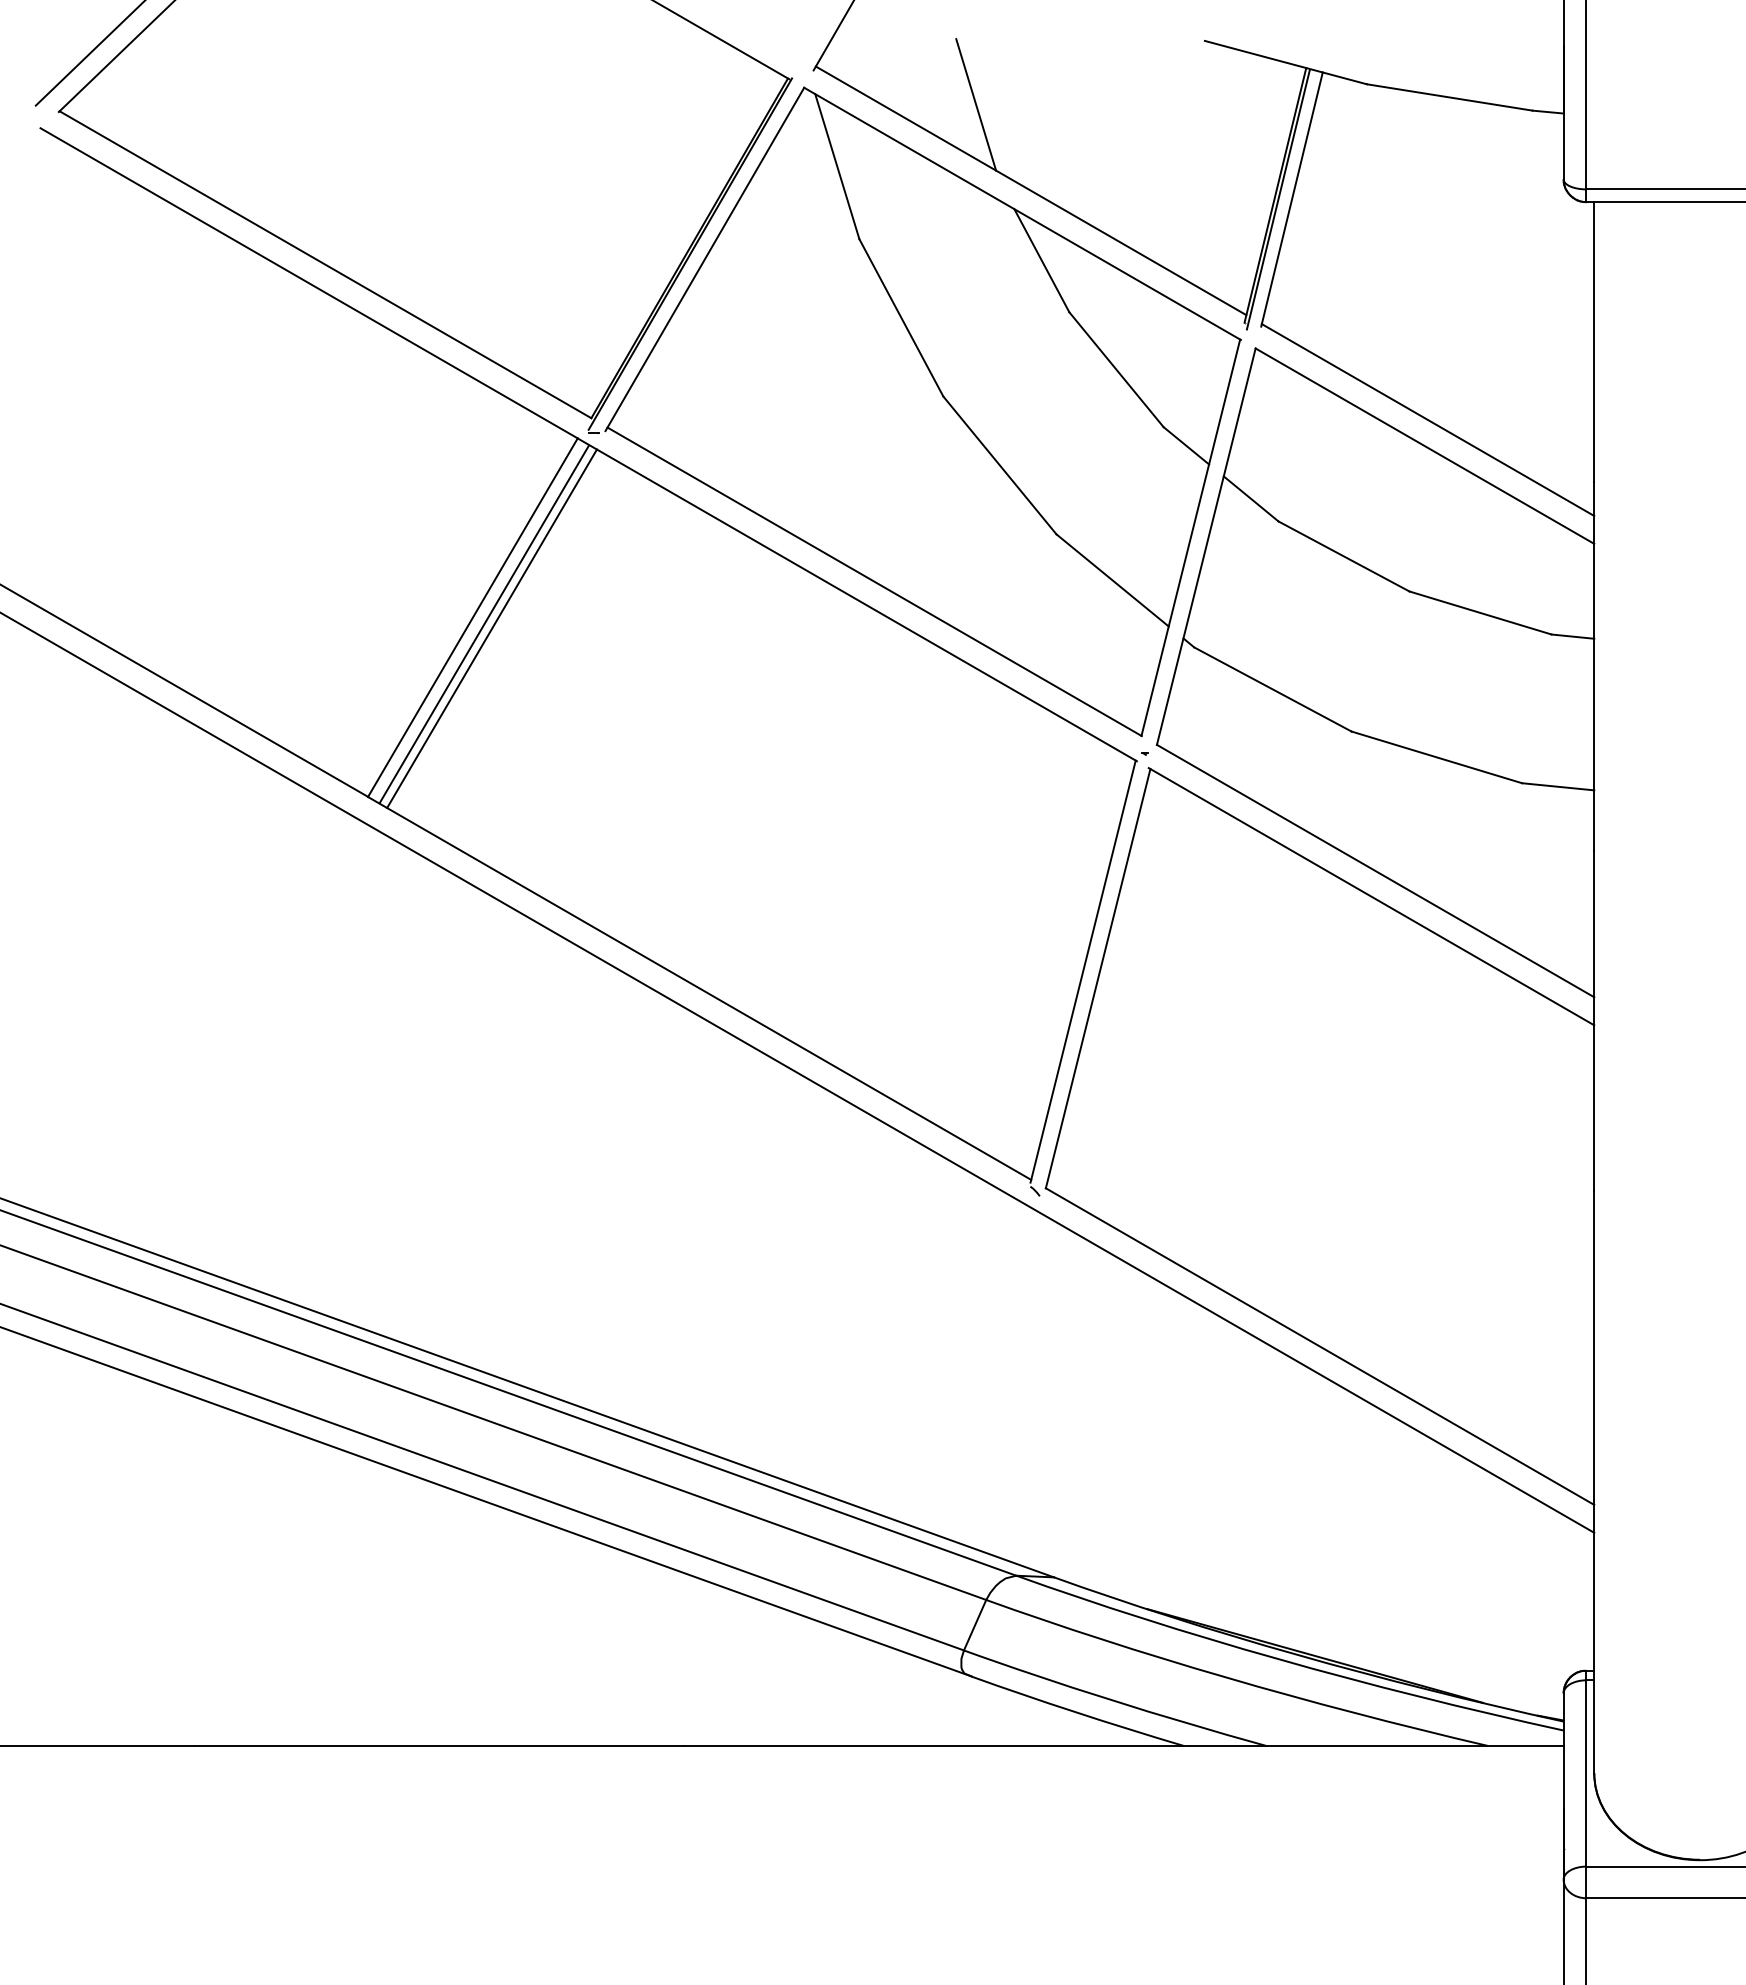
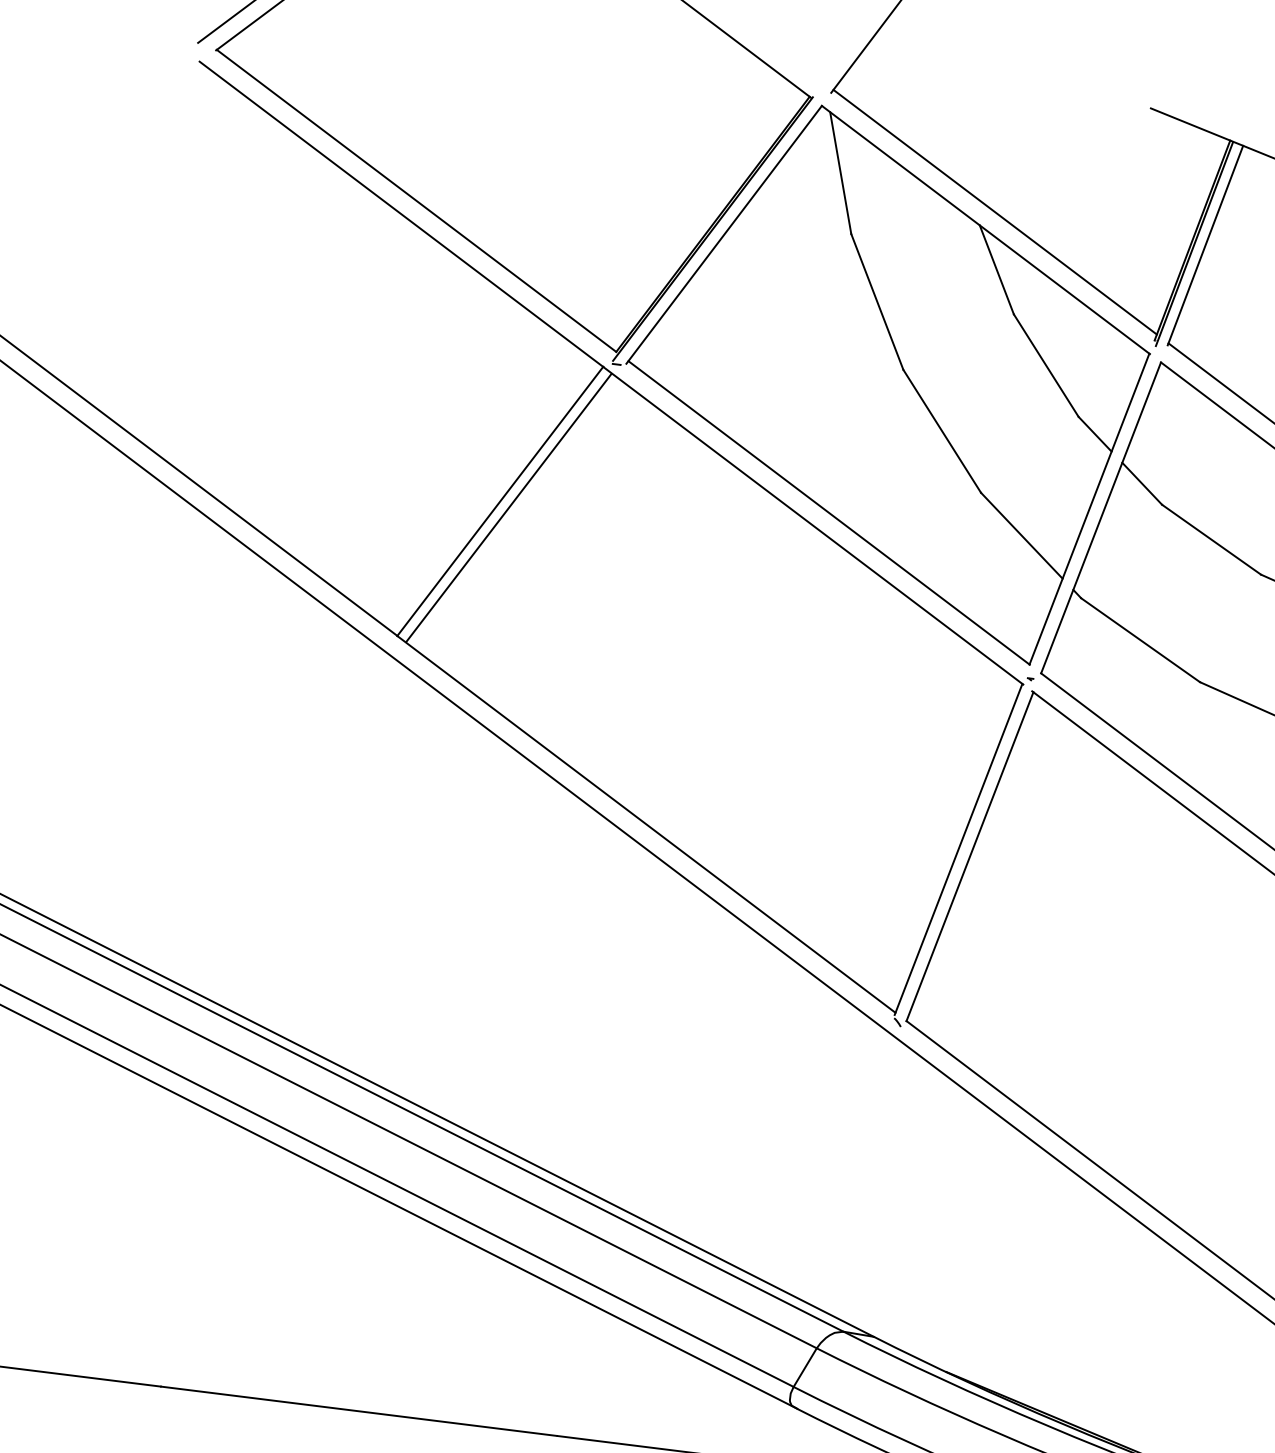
line: (976, 104) -> (959, 136), removed
line: (492, 628) -> (515, 512), removed

